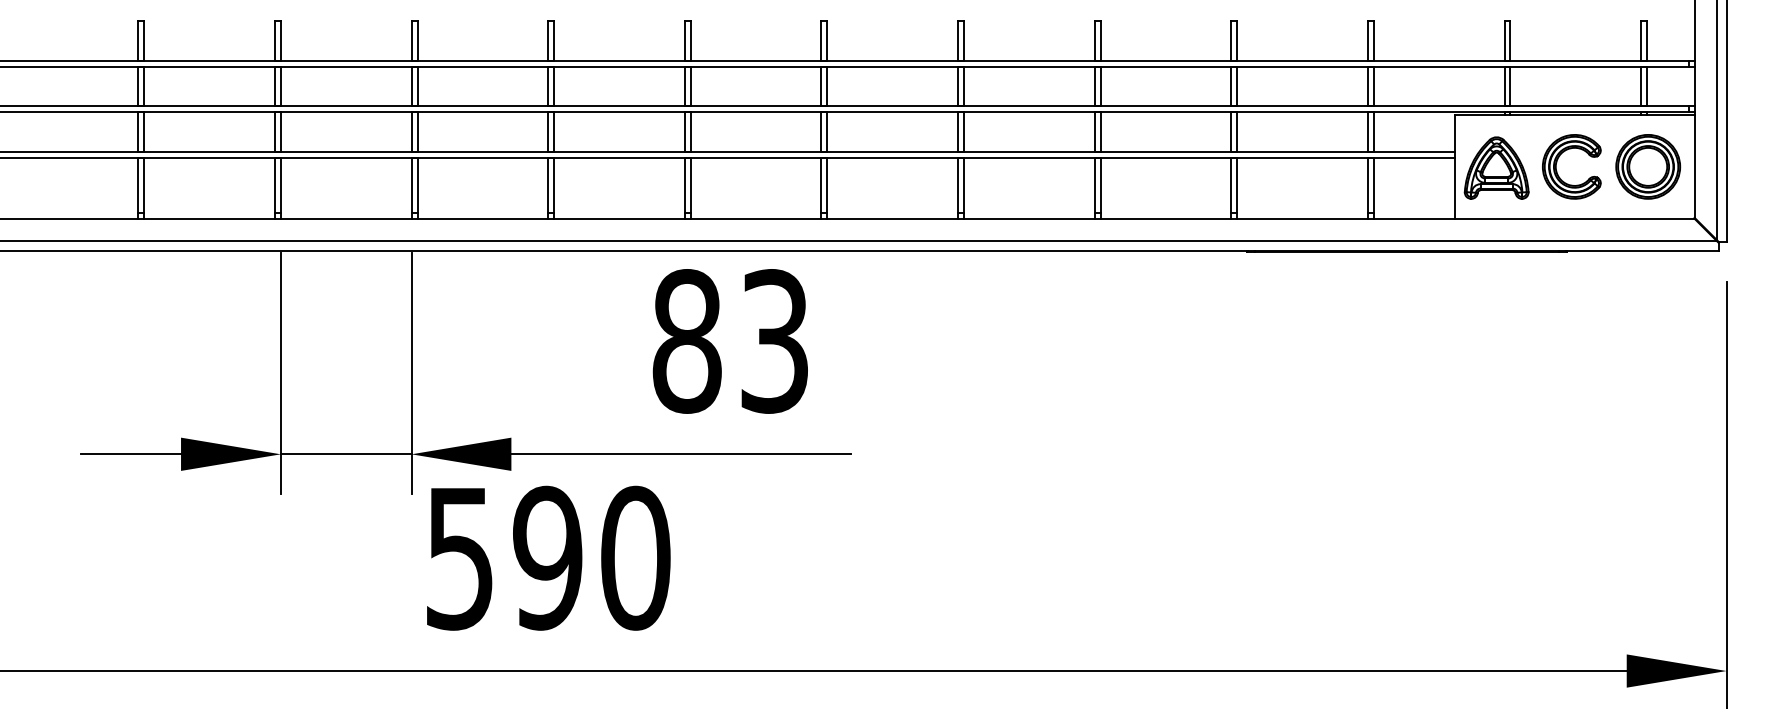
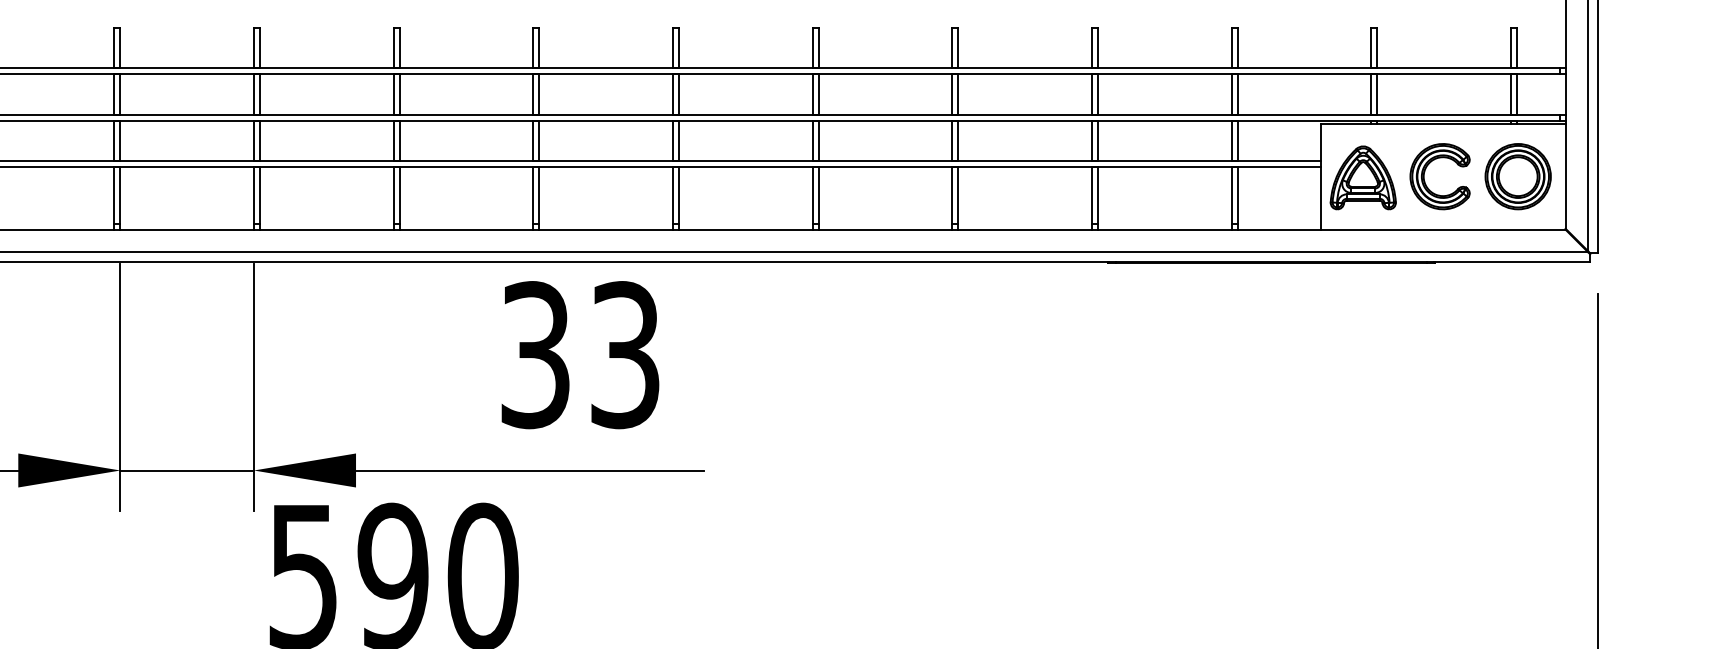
text: (686, 341) -> (535, 355), 83 -> 33

